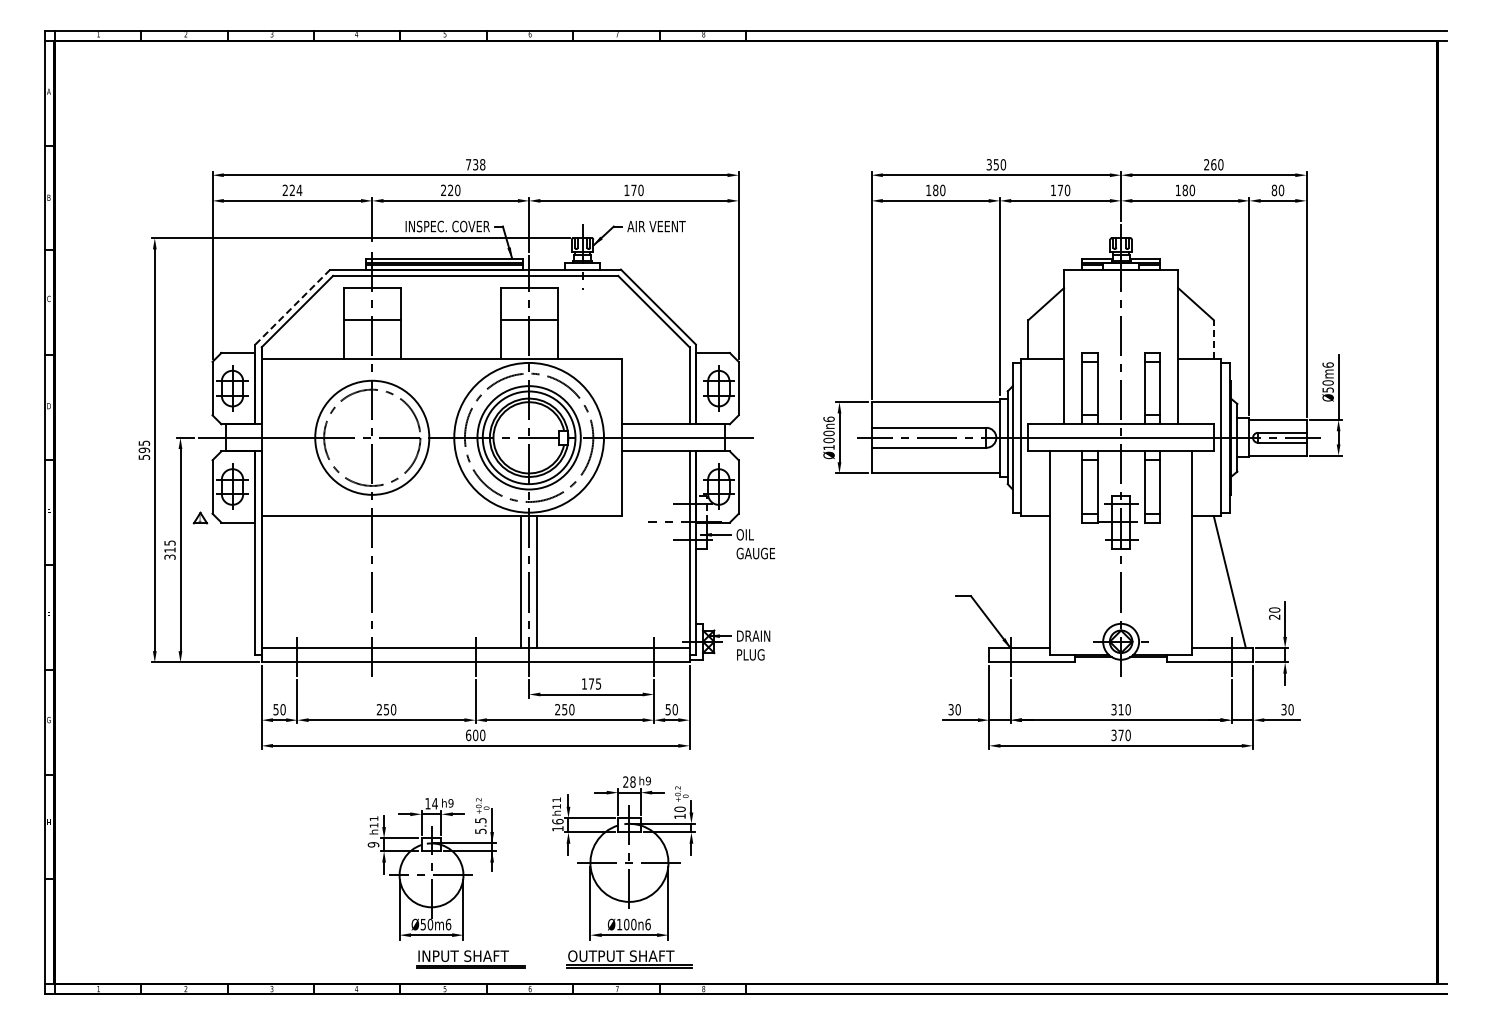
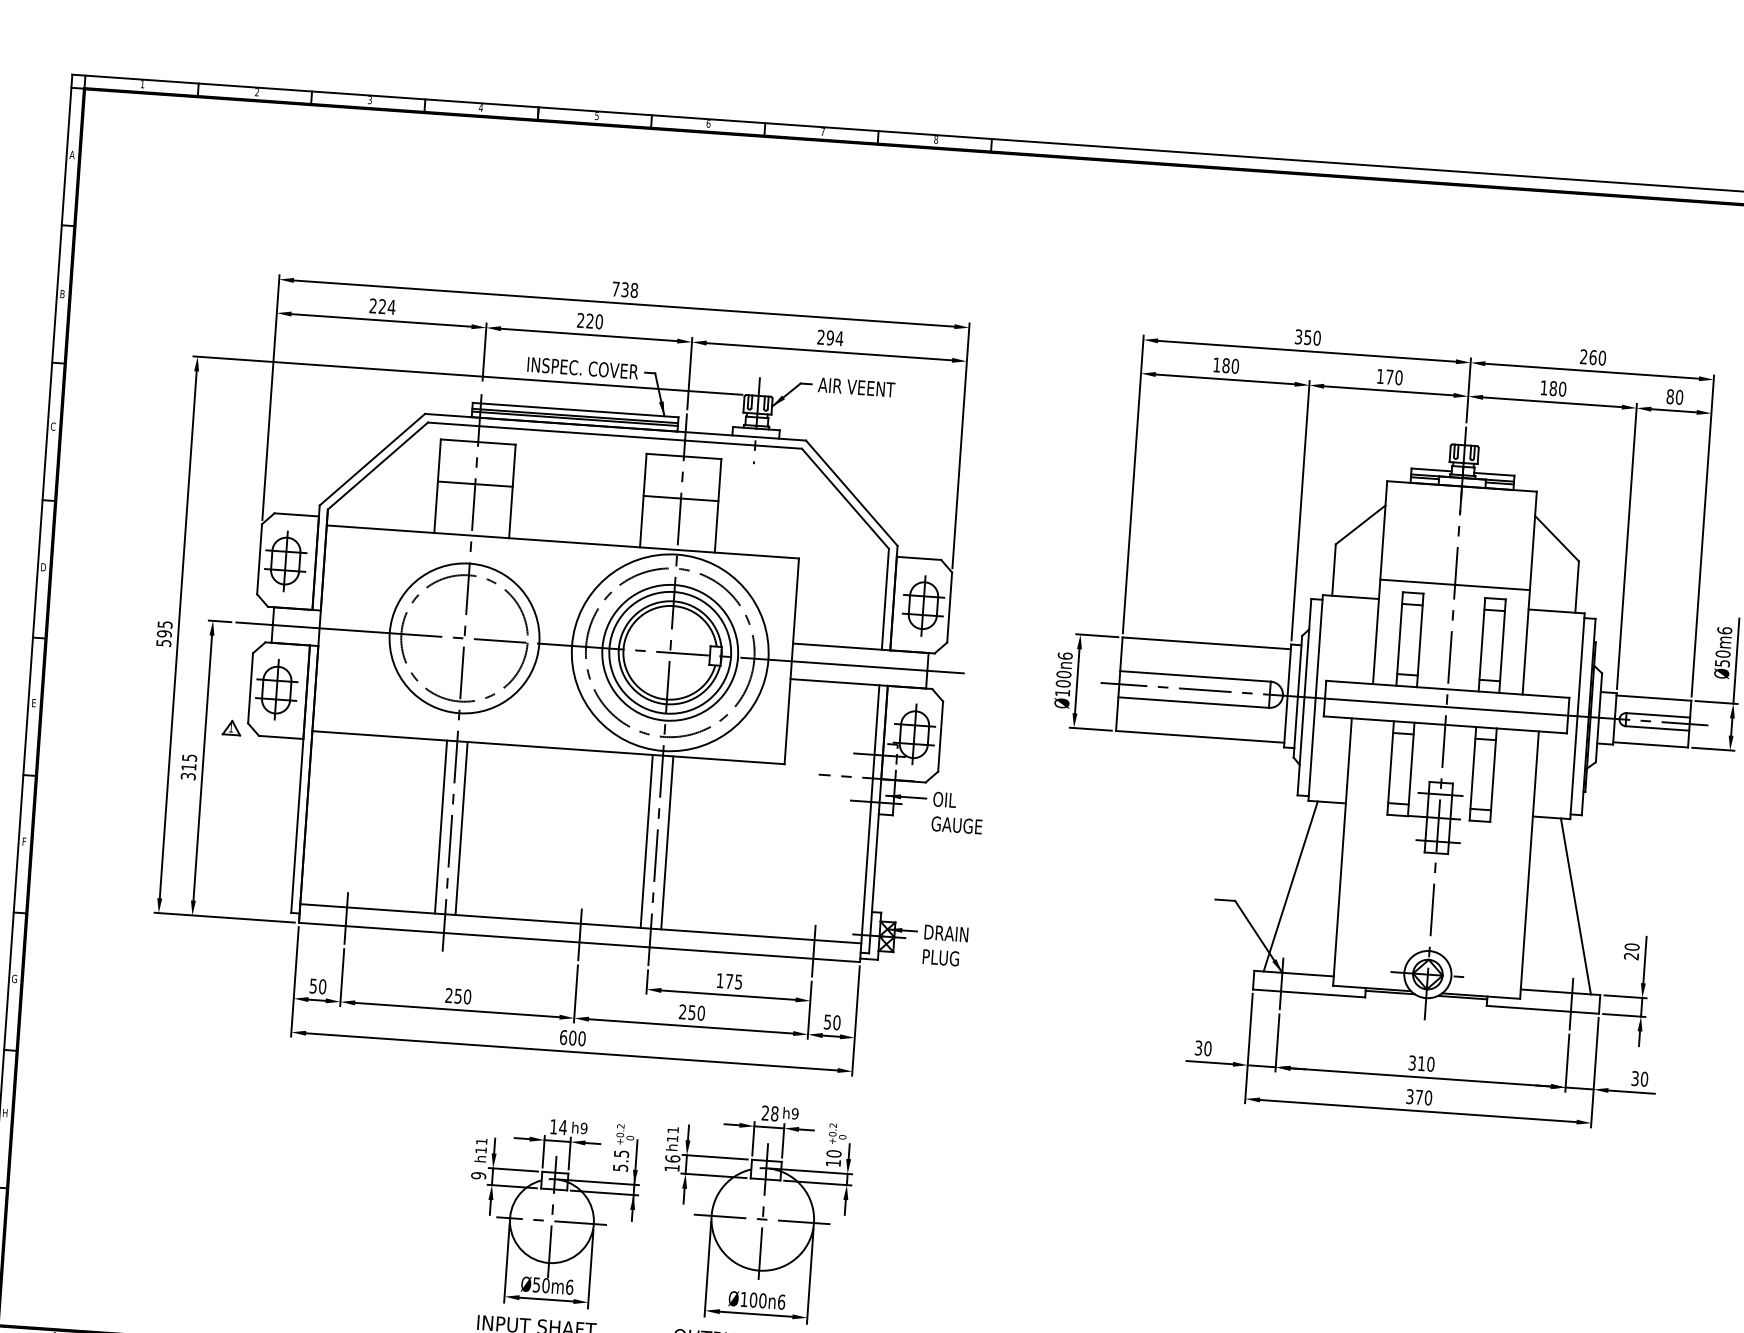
text: (633, 190) -> (829, 338), 170 -> 294
line: (293, 306) -> (373, 459), dashed -> solid
line: (1213, 339) -> (1576, 586), dashed -> solid
line: (1121, 344) -> (1455, 584), added
line: (364, 582) -> (441, 827), added
line: (380, 582) -> (462, 828), added
line: (1012, 582) -> (1290, 886), added
part: (431, 869) -> (552, 1213), moved

